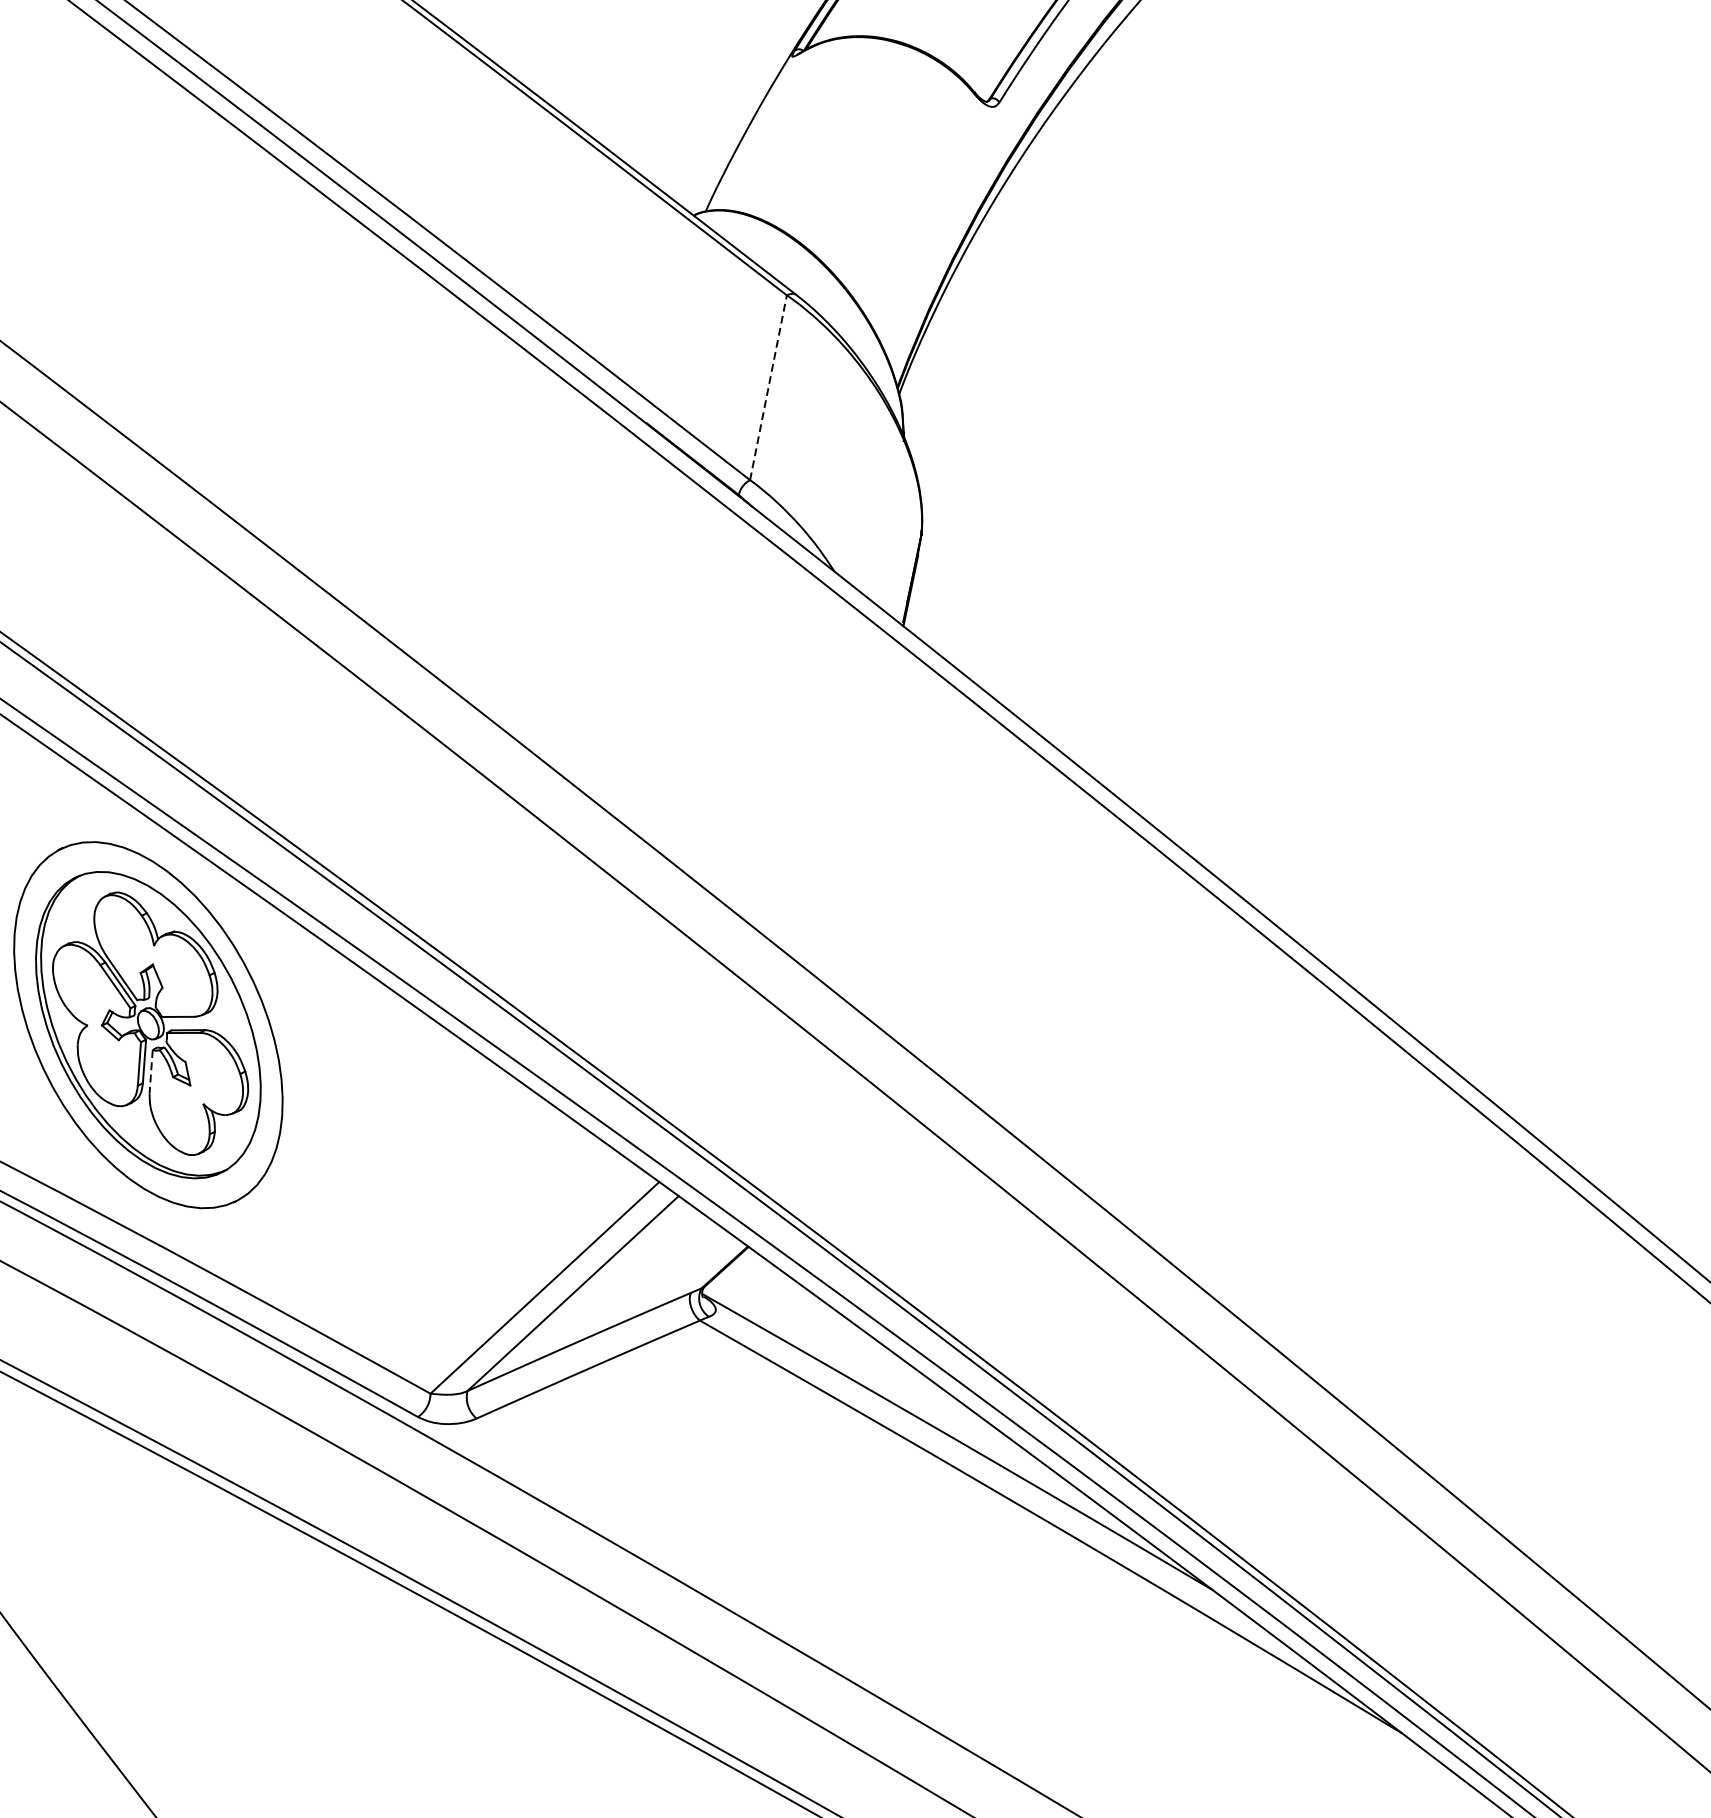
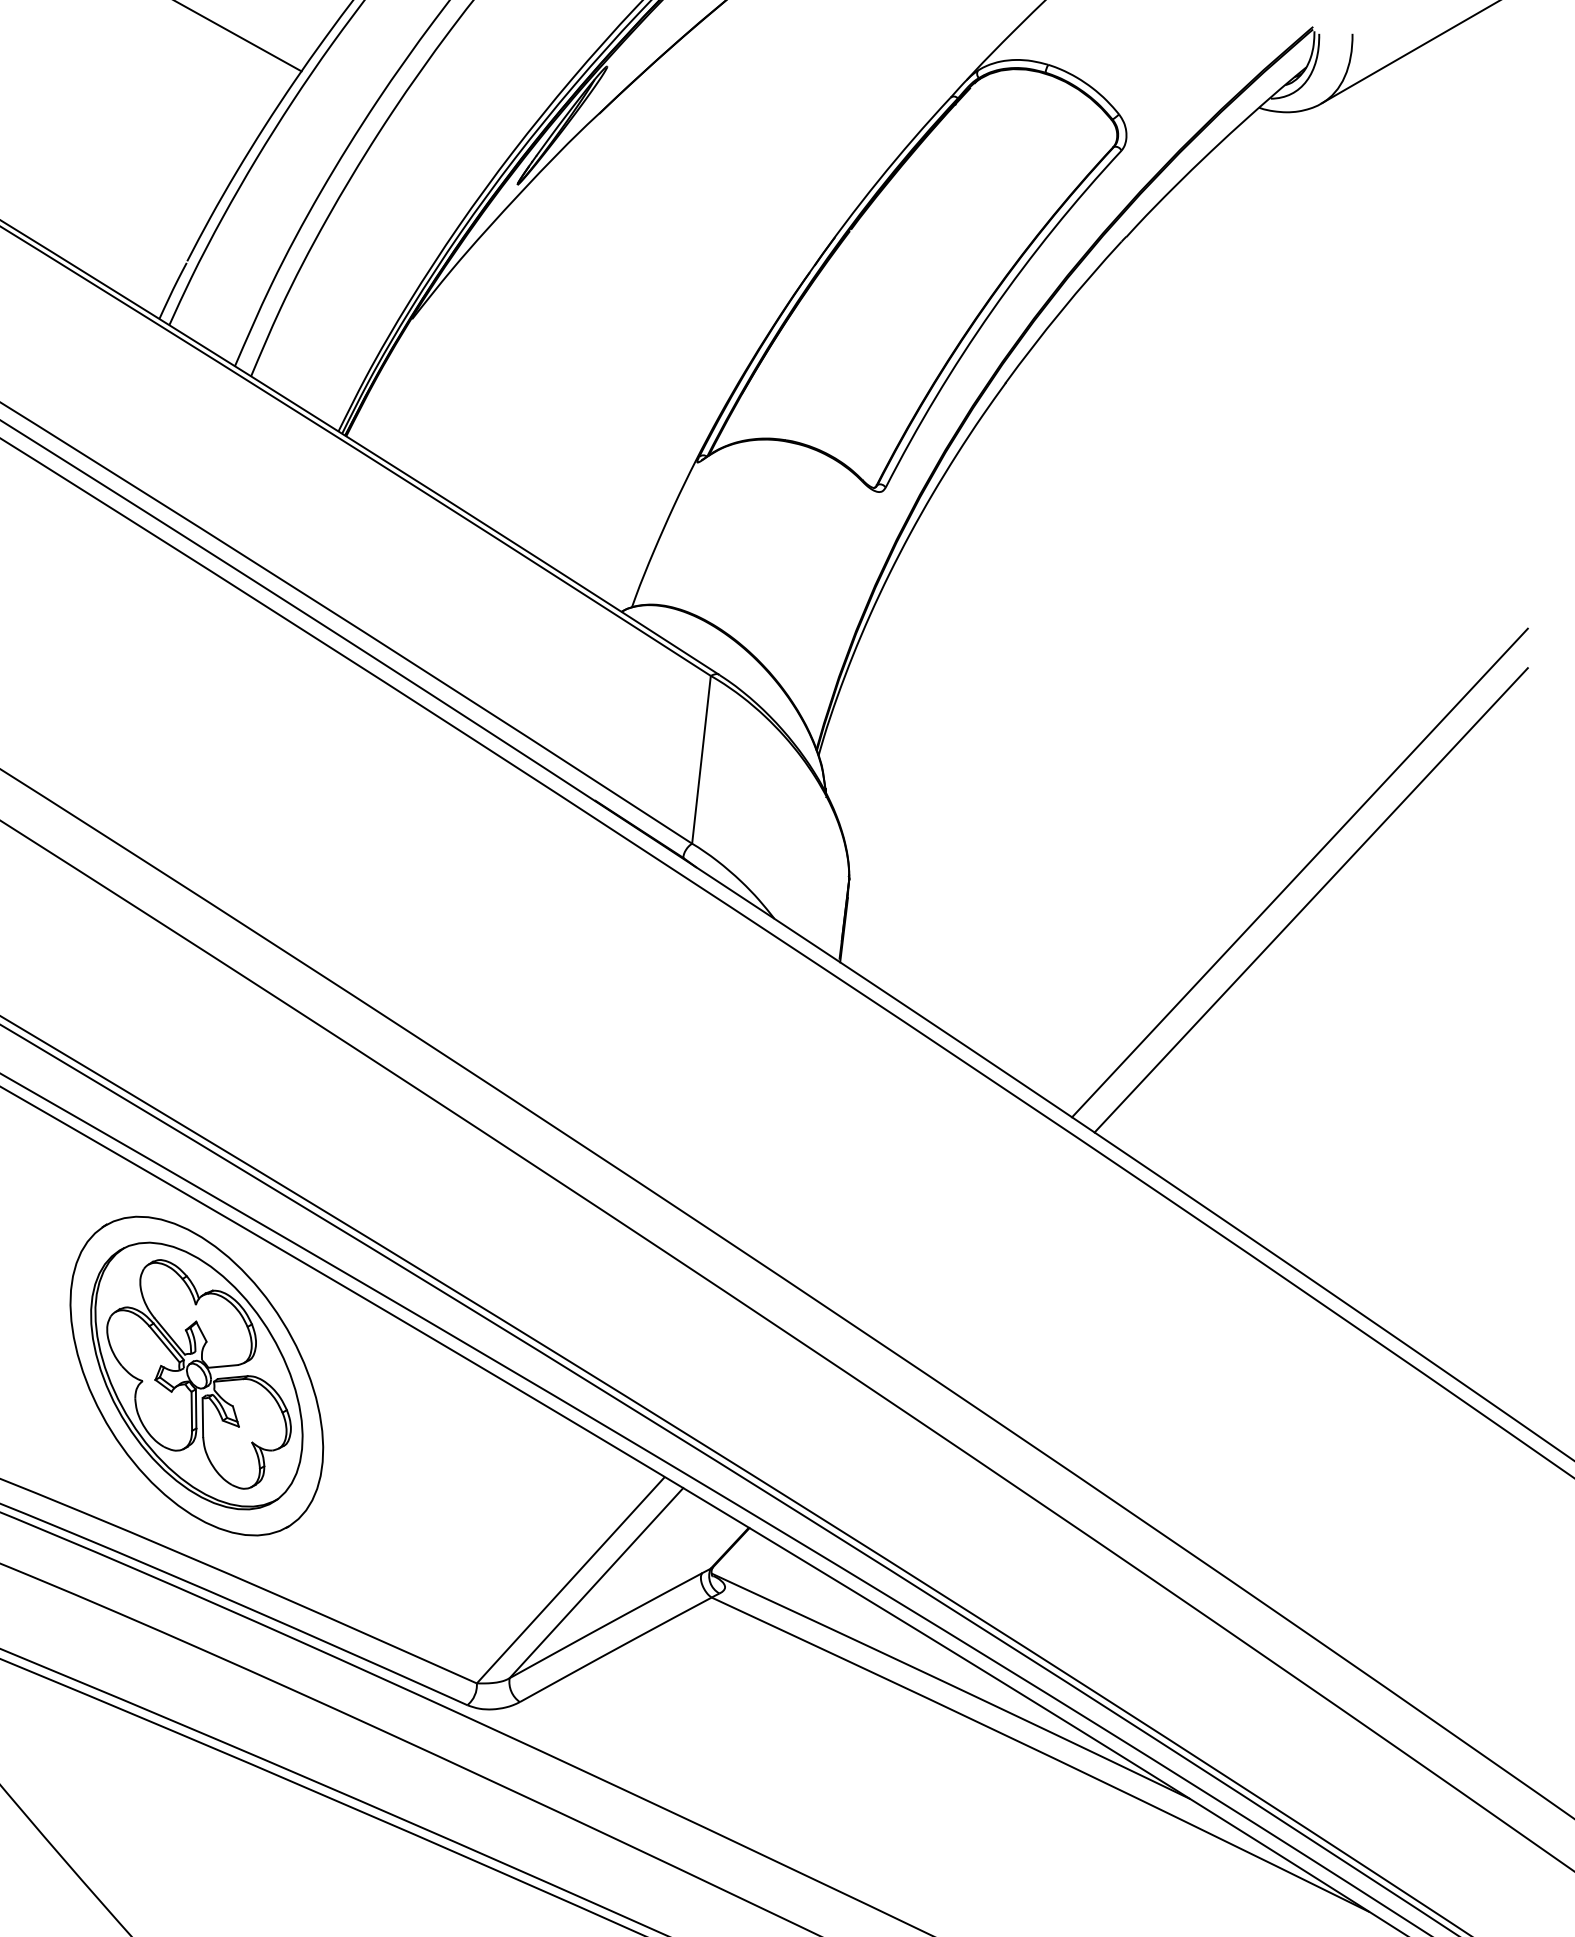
line: (768, 387) -> (701, 759), dashed -> solid
line: (1422, 570) -> (1299, 872), added
line: (1432, 602) -> (1310, 900), added
line: (150, 1071) -> (202, 1417), dashed -> solid

